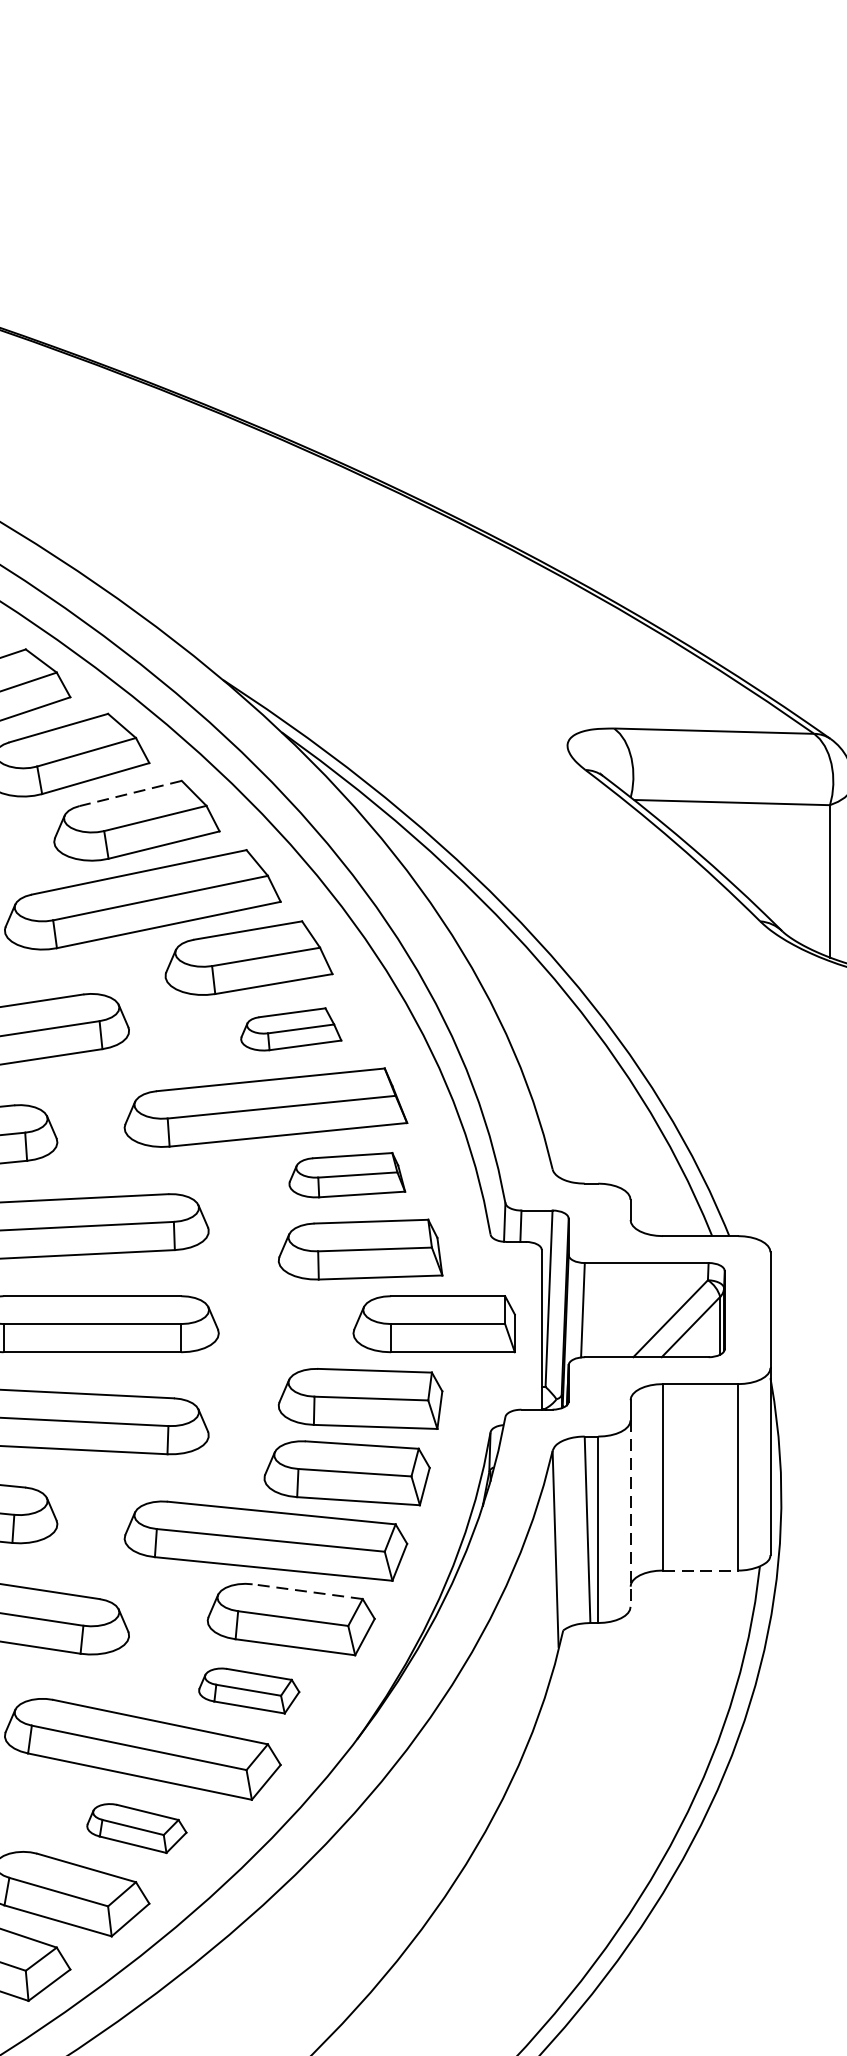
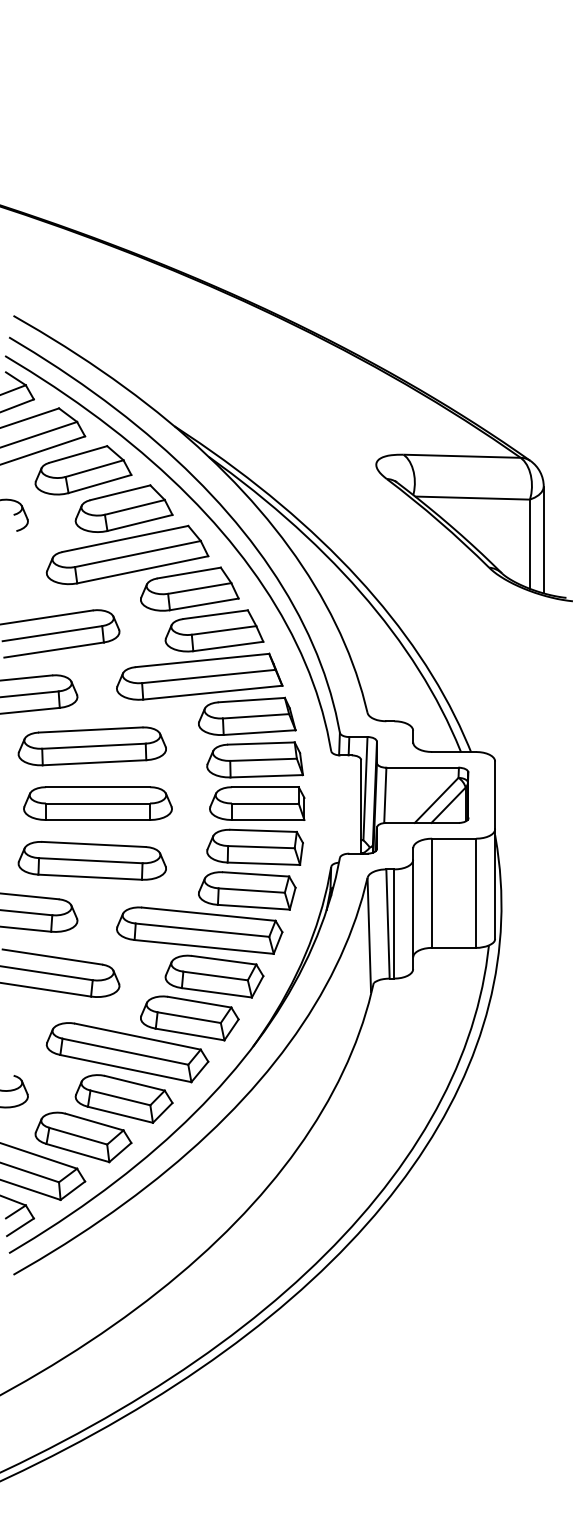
line: (130, 793) -> (120, 492), dashed -> solid
part: (291, 1028) -> (214, 630), size x1.67
part: (347, 1173) -> (247, 715), size x1.43
part: (434, 1324) -> (257, 803), moved
line: (631, 1513) -> (413, 914), dashed -> solid
line: (701, 1569) -> (454, 947), dashed -> solid
line: (308, 1592) -> (224, 960), dashed -> solid
part: (248, 1691) -> (189, 1018), size x1.67
part: (135, 1827) -> (123, 1098), size x1.67

